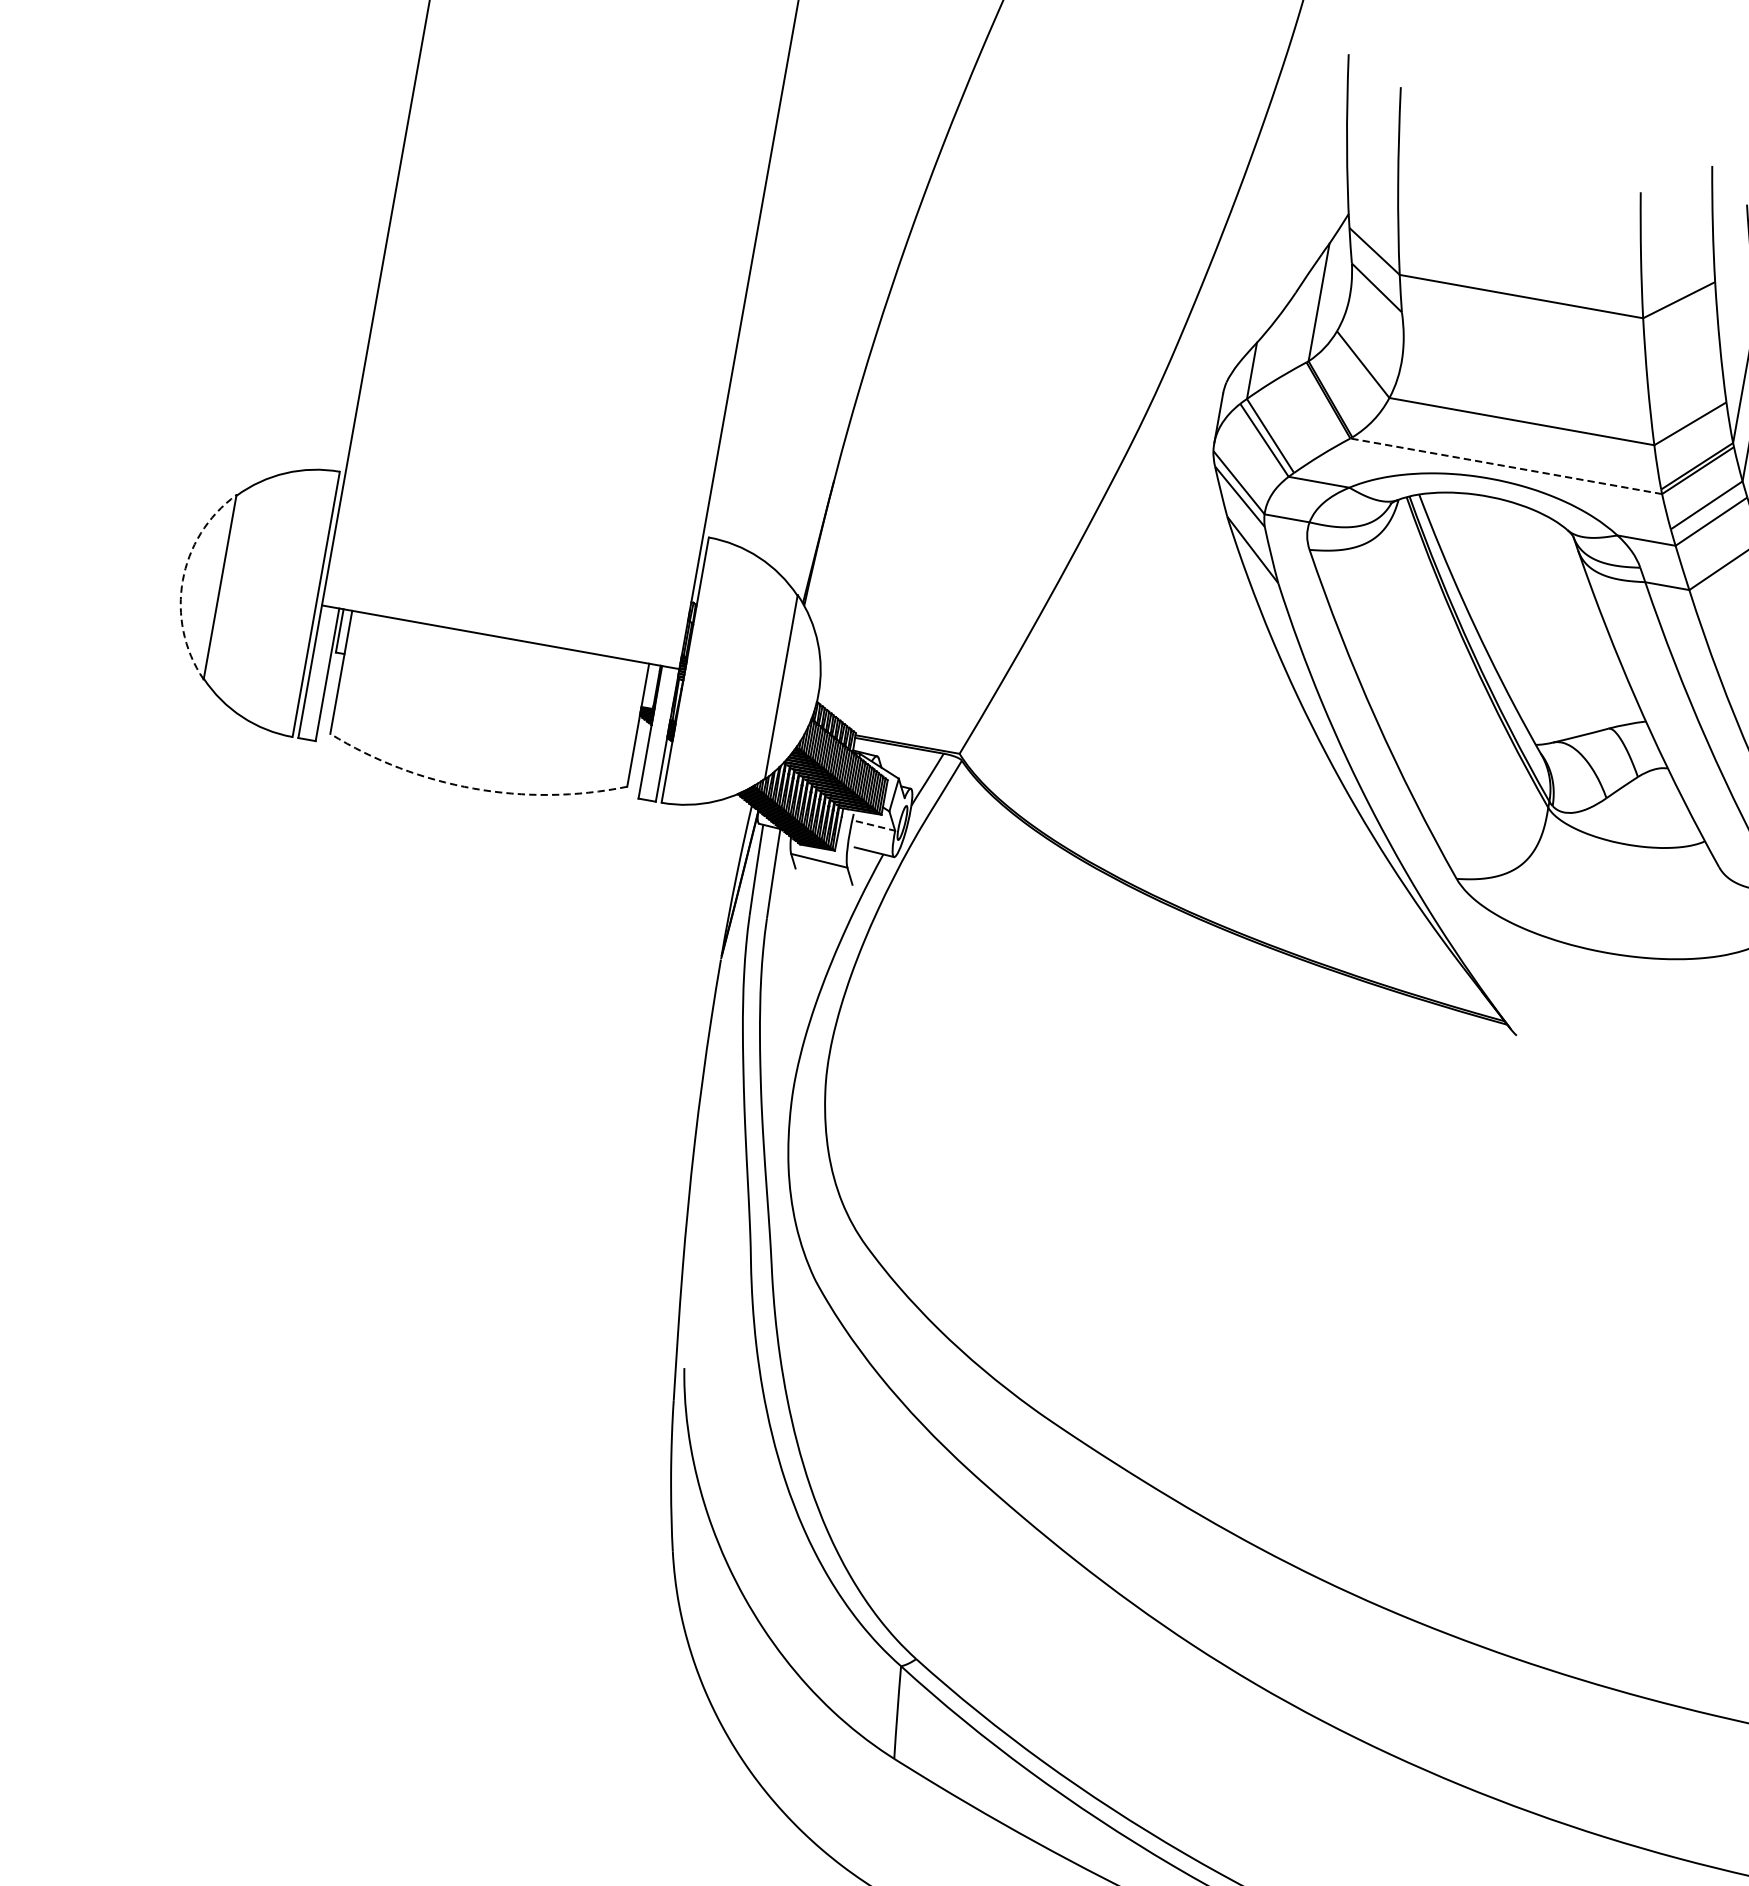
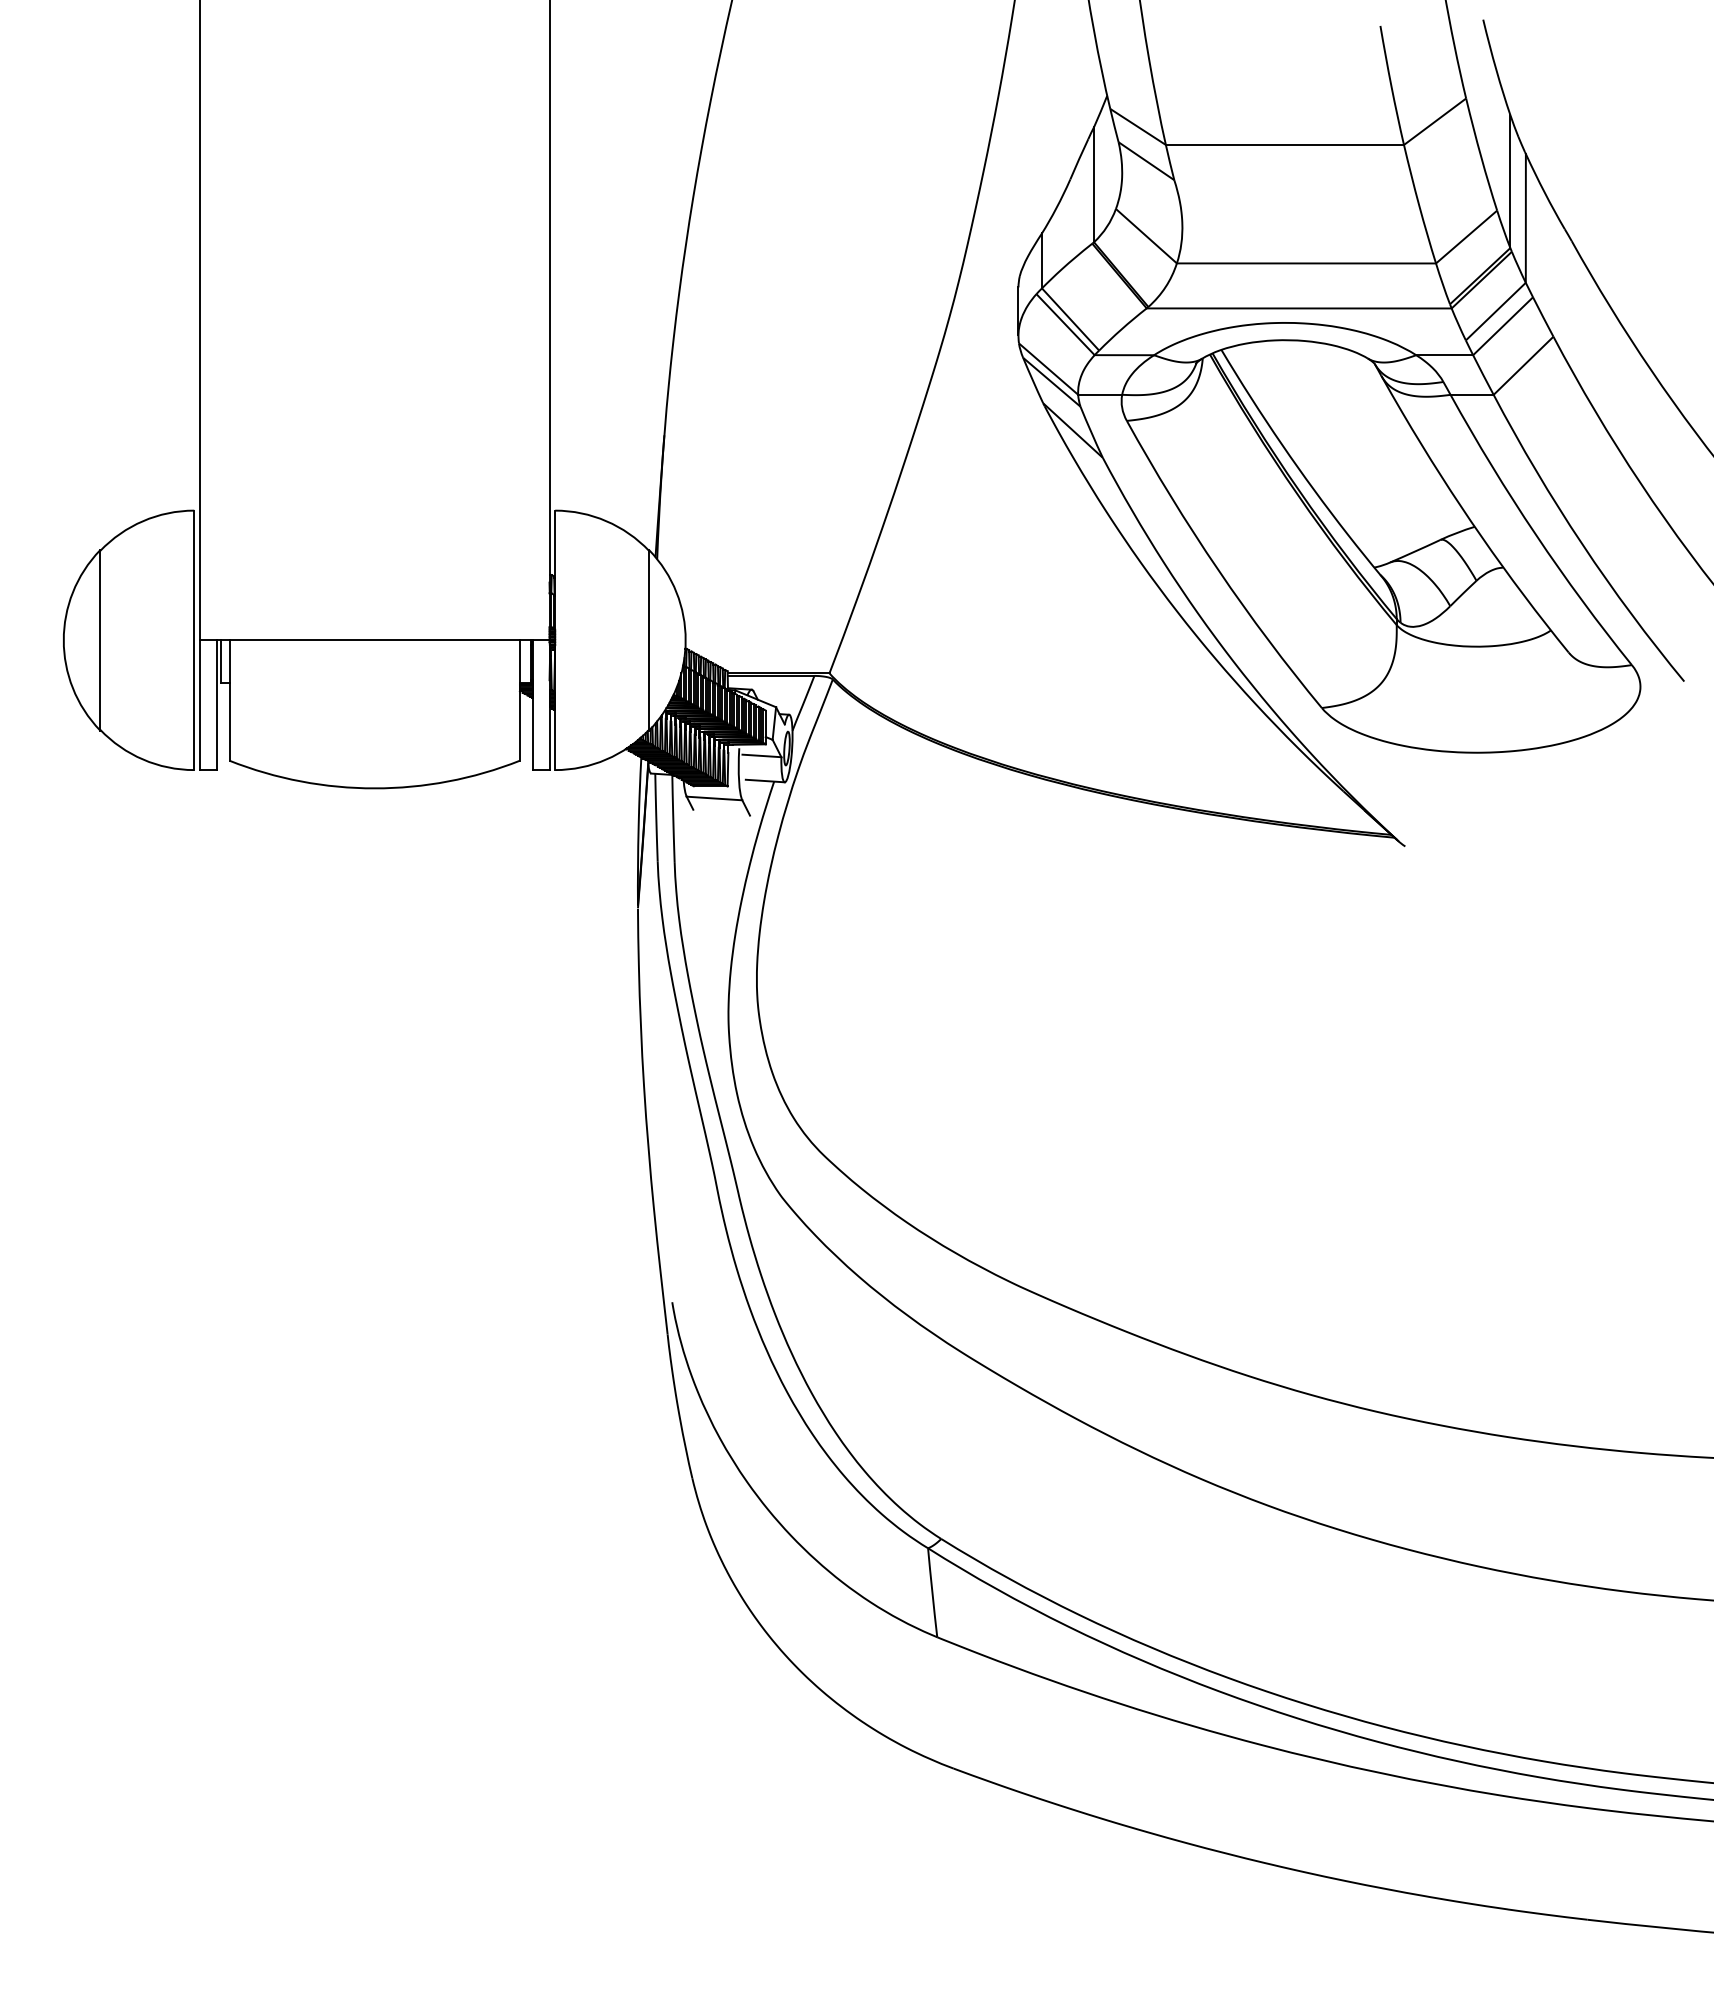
line: (1505, 466) -> (1298, 308), dashed -> solid
arc: (182, 580) -> (63, 640), dashed -> solid
arc: (473, 788) -> (374, 788), dashed -> solid
line: (876, 825) -> (762, 755), dashed -> solid

